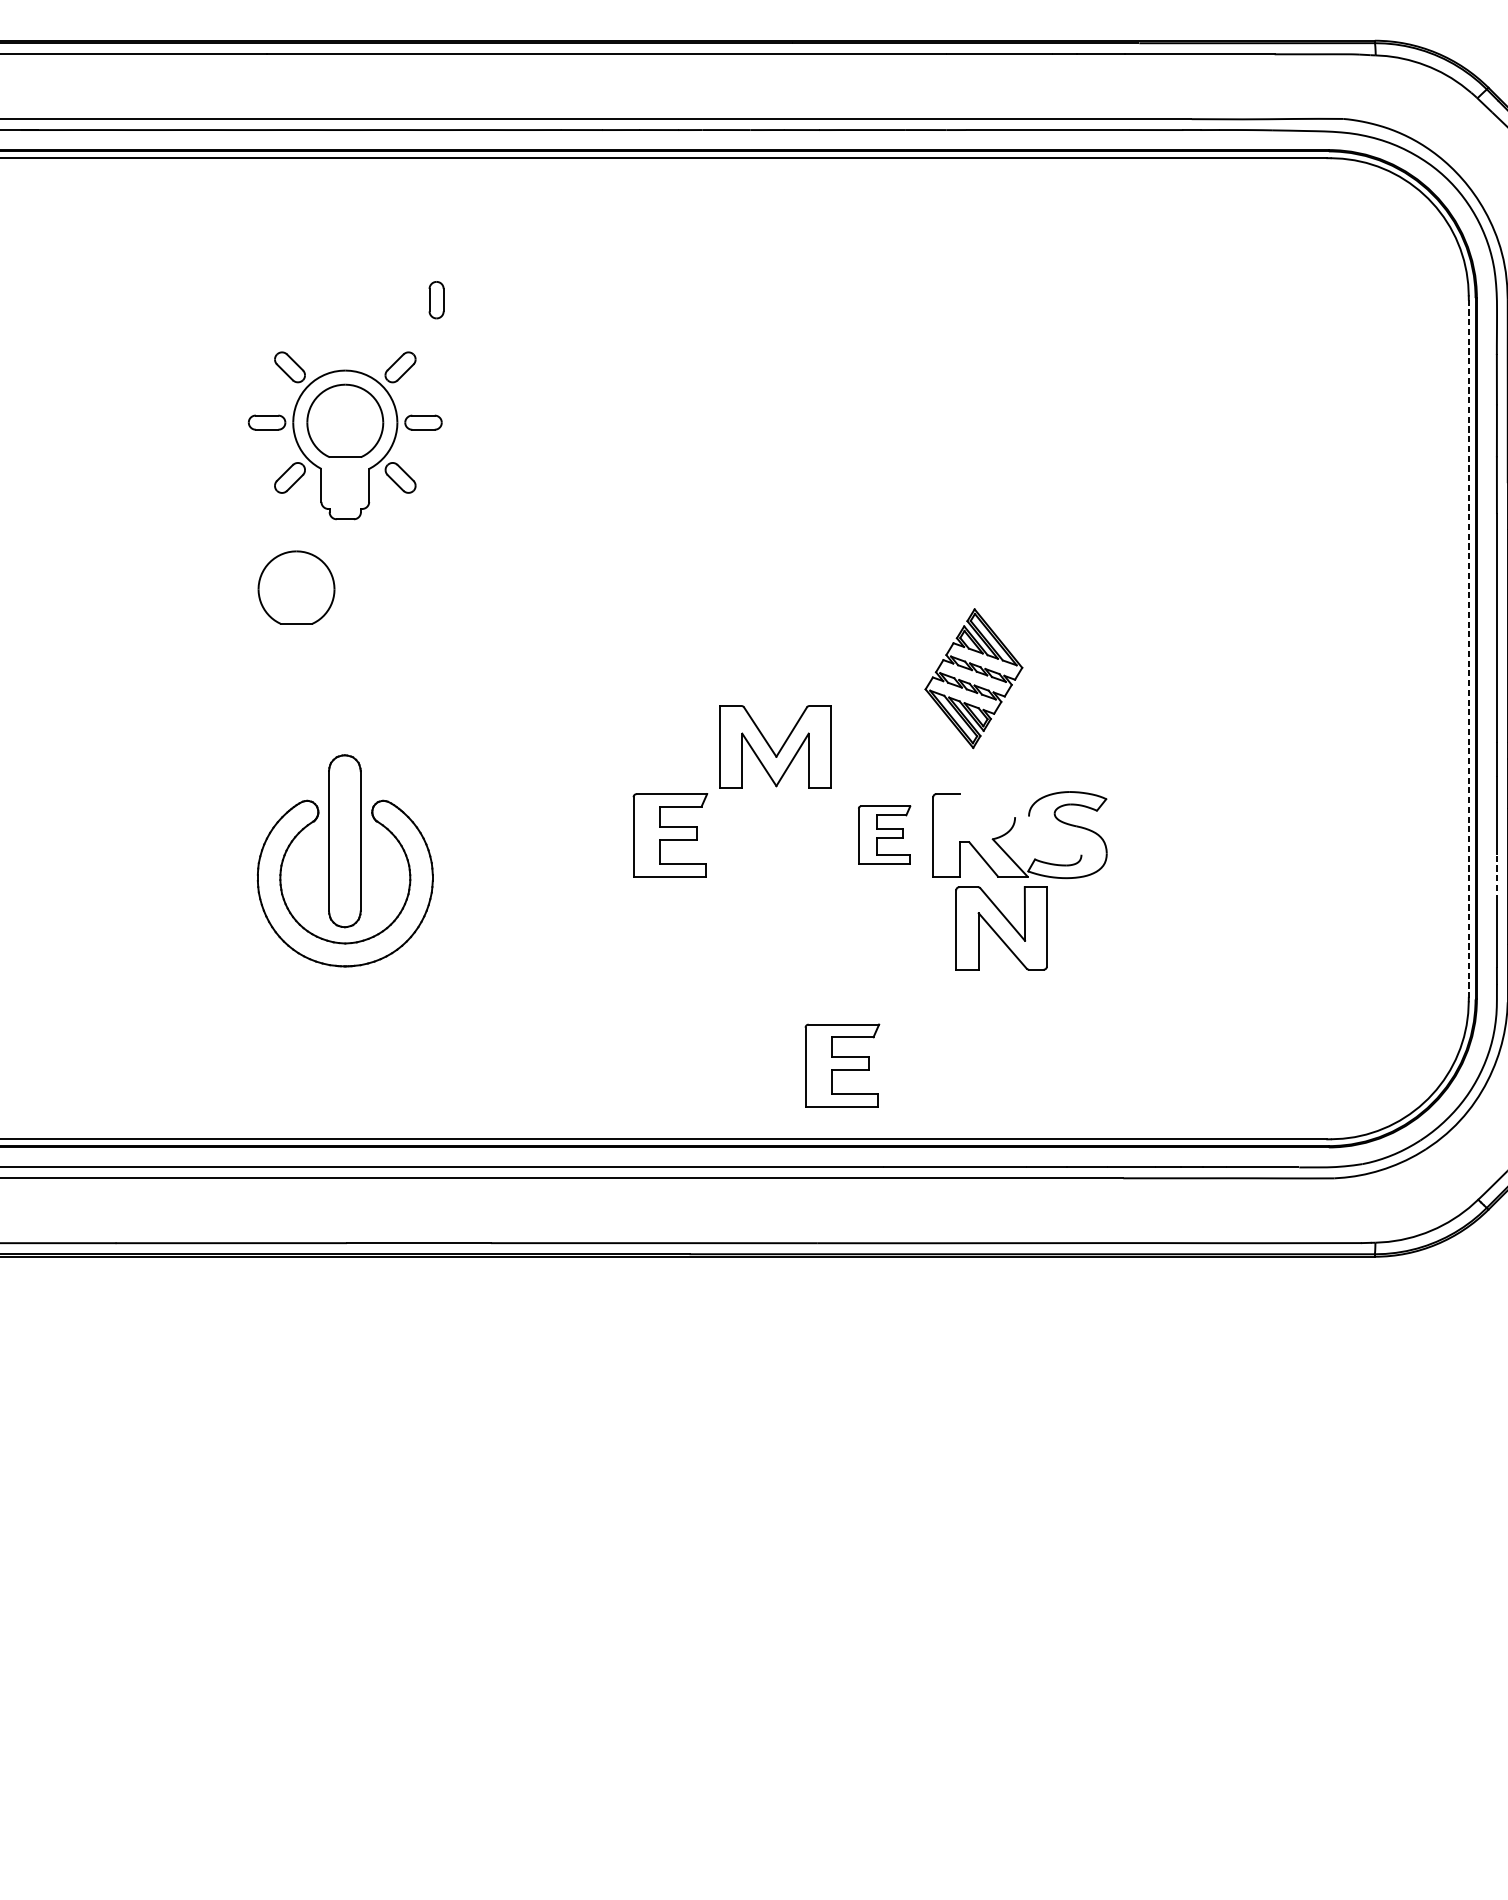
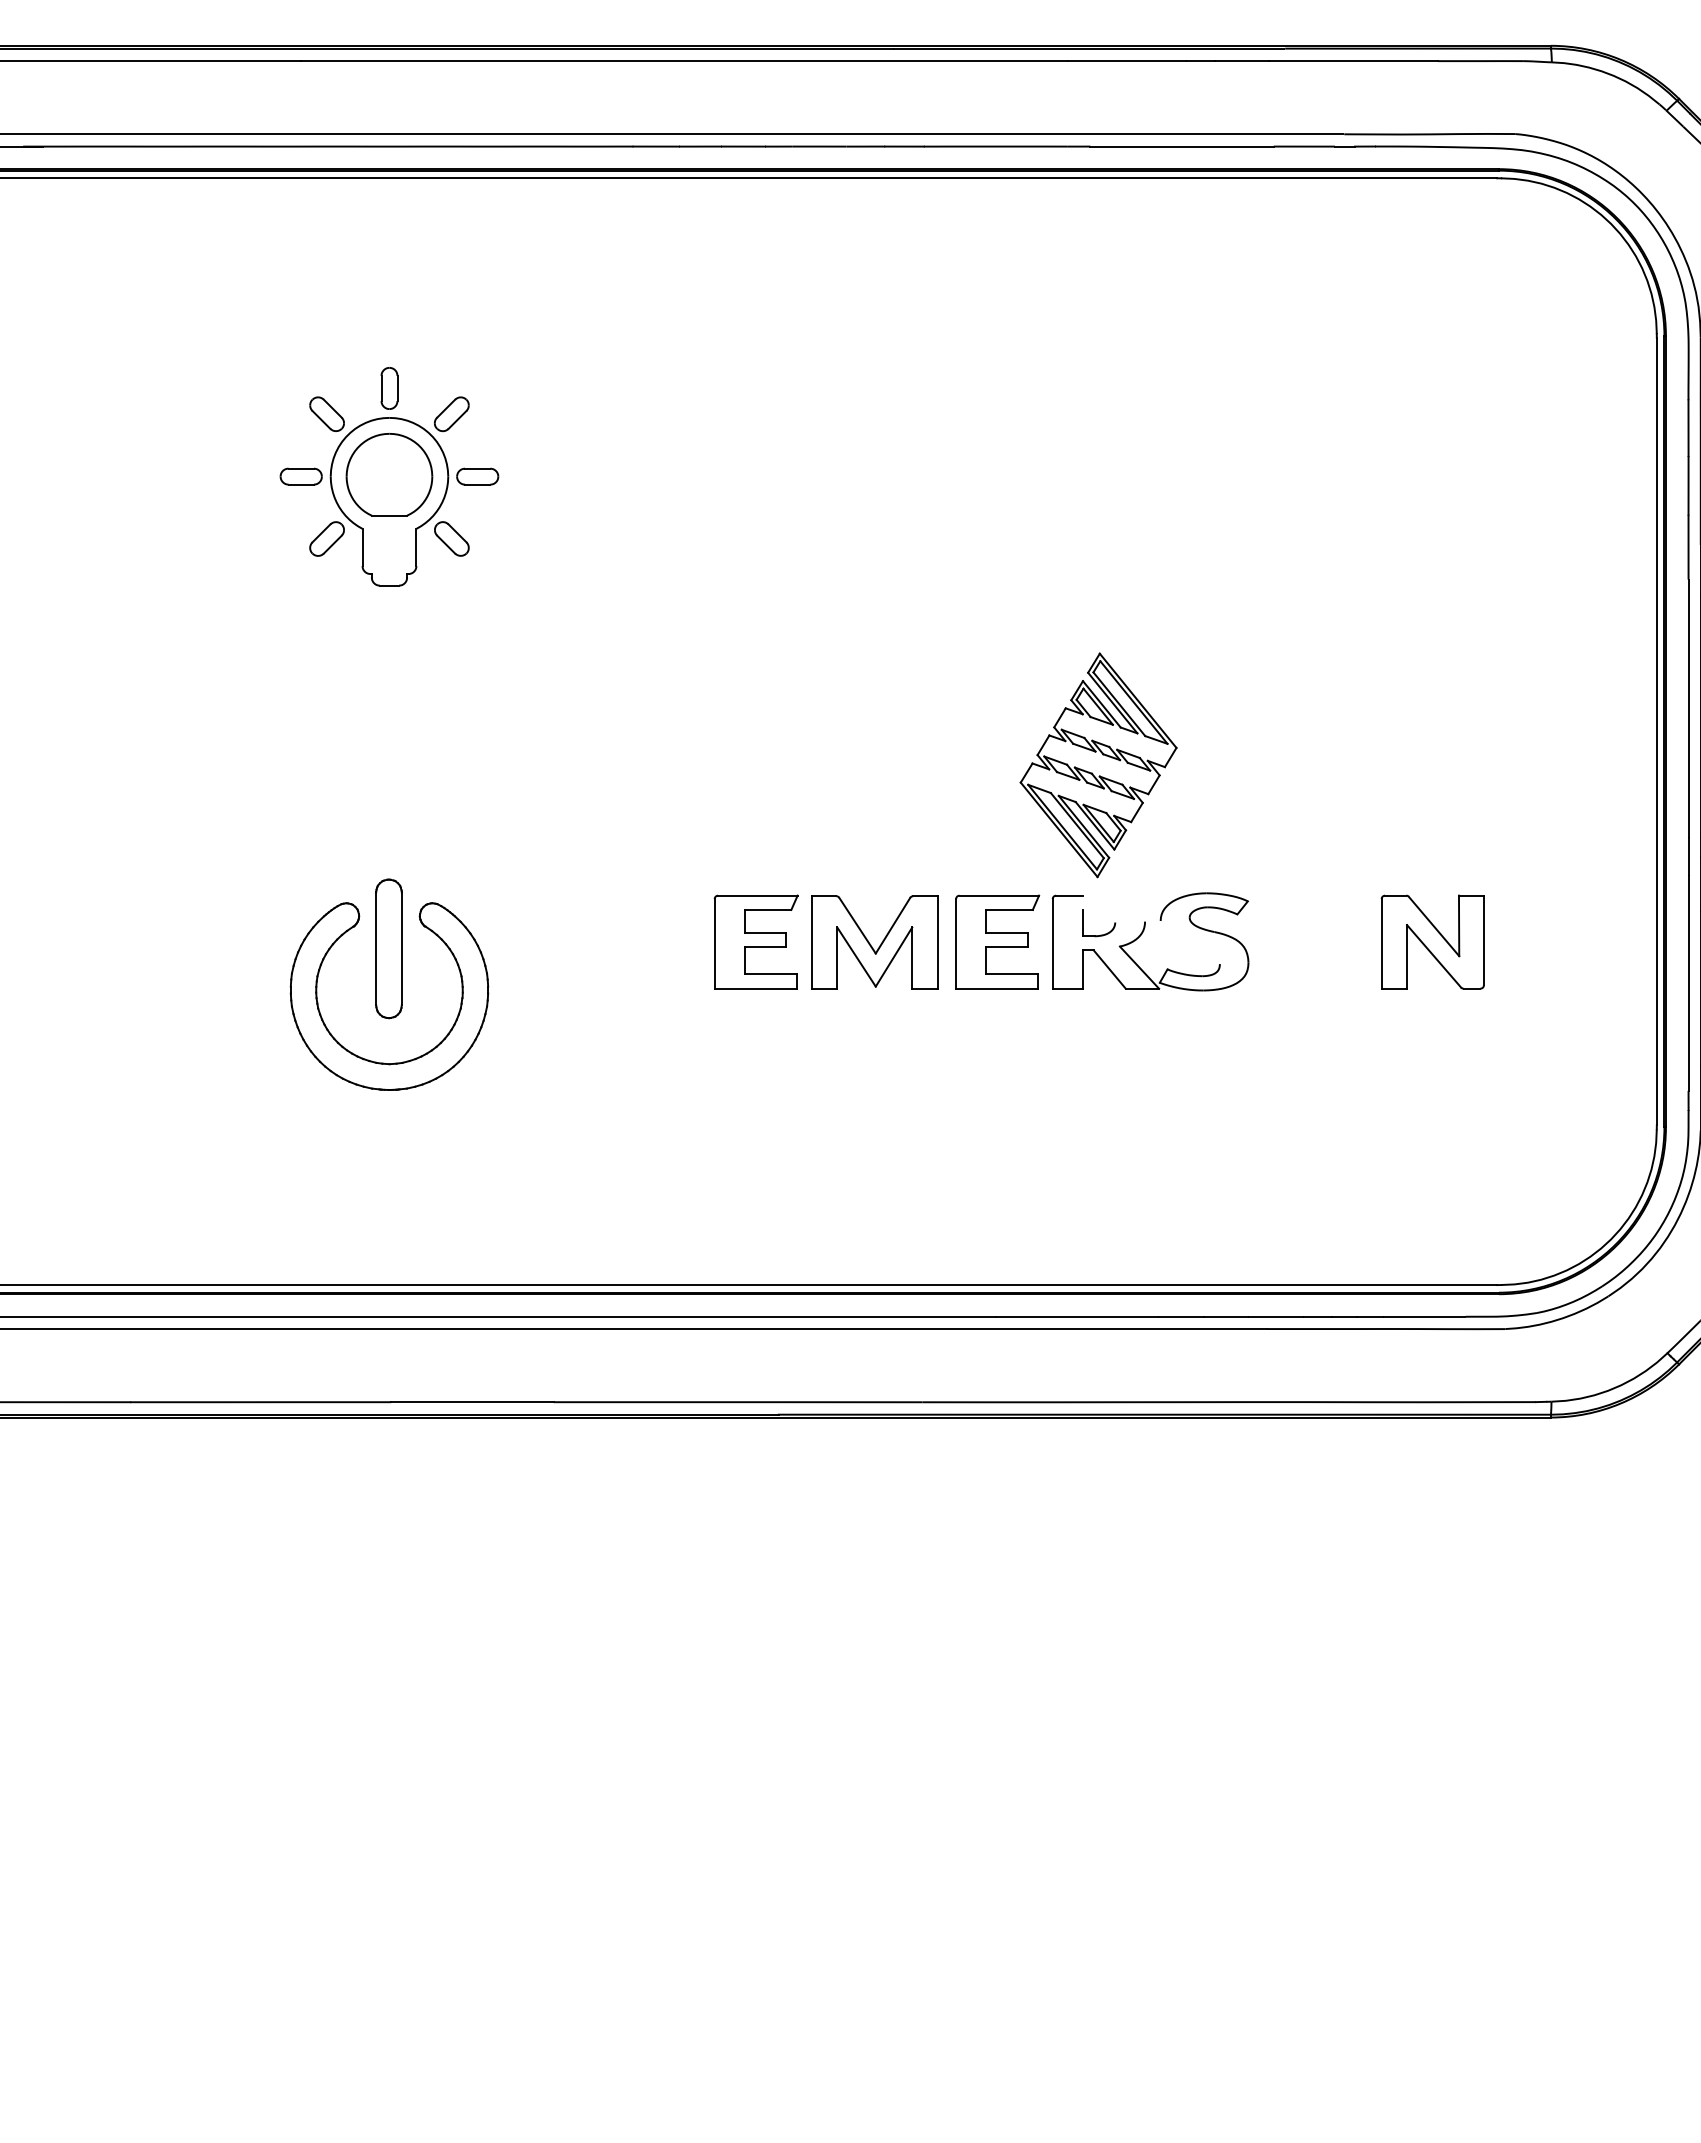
part: (436, 300) -> (389, 388), moved
part: (296, 587) -> (334, 662), removed
line: (1468, 648) -> (1656, 731), dashed -> solid
part: (973, 678) -> (1098, 765), size x1.43
part: (775, 746) -> (874, 942), moved
part: (975, 828) -> (1100, 934), added
part: (884, 834) -> (997, 941), size x1.43
part: (344, 840) -> (388, 948), size x0.71
line: (1496, 878) -> (1688, 990), dashed -> solid
part: (1001, 927) -> (1432, 941), moved
part: (841, 1065) -> (949, 1201), removed

